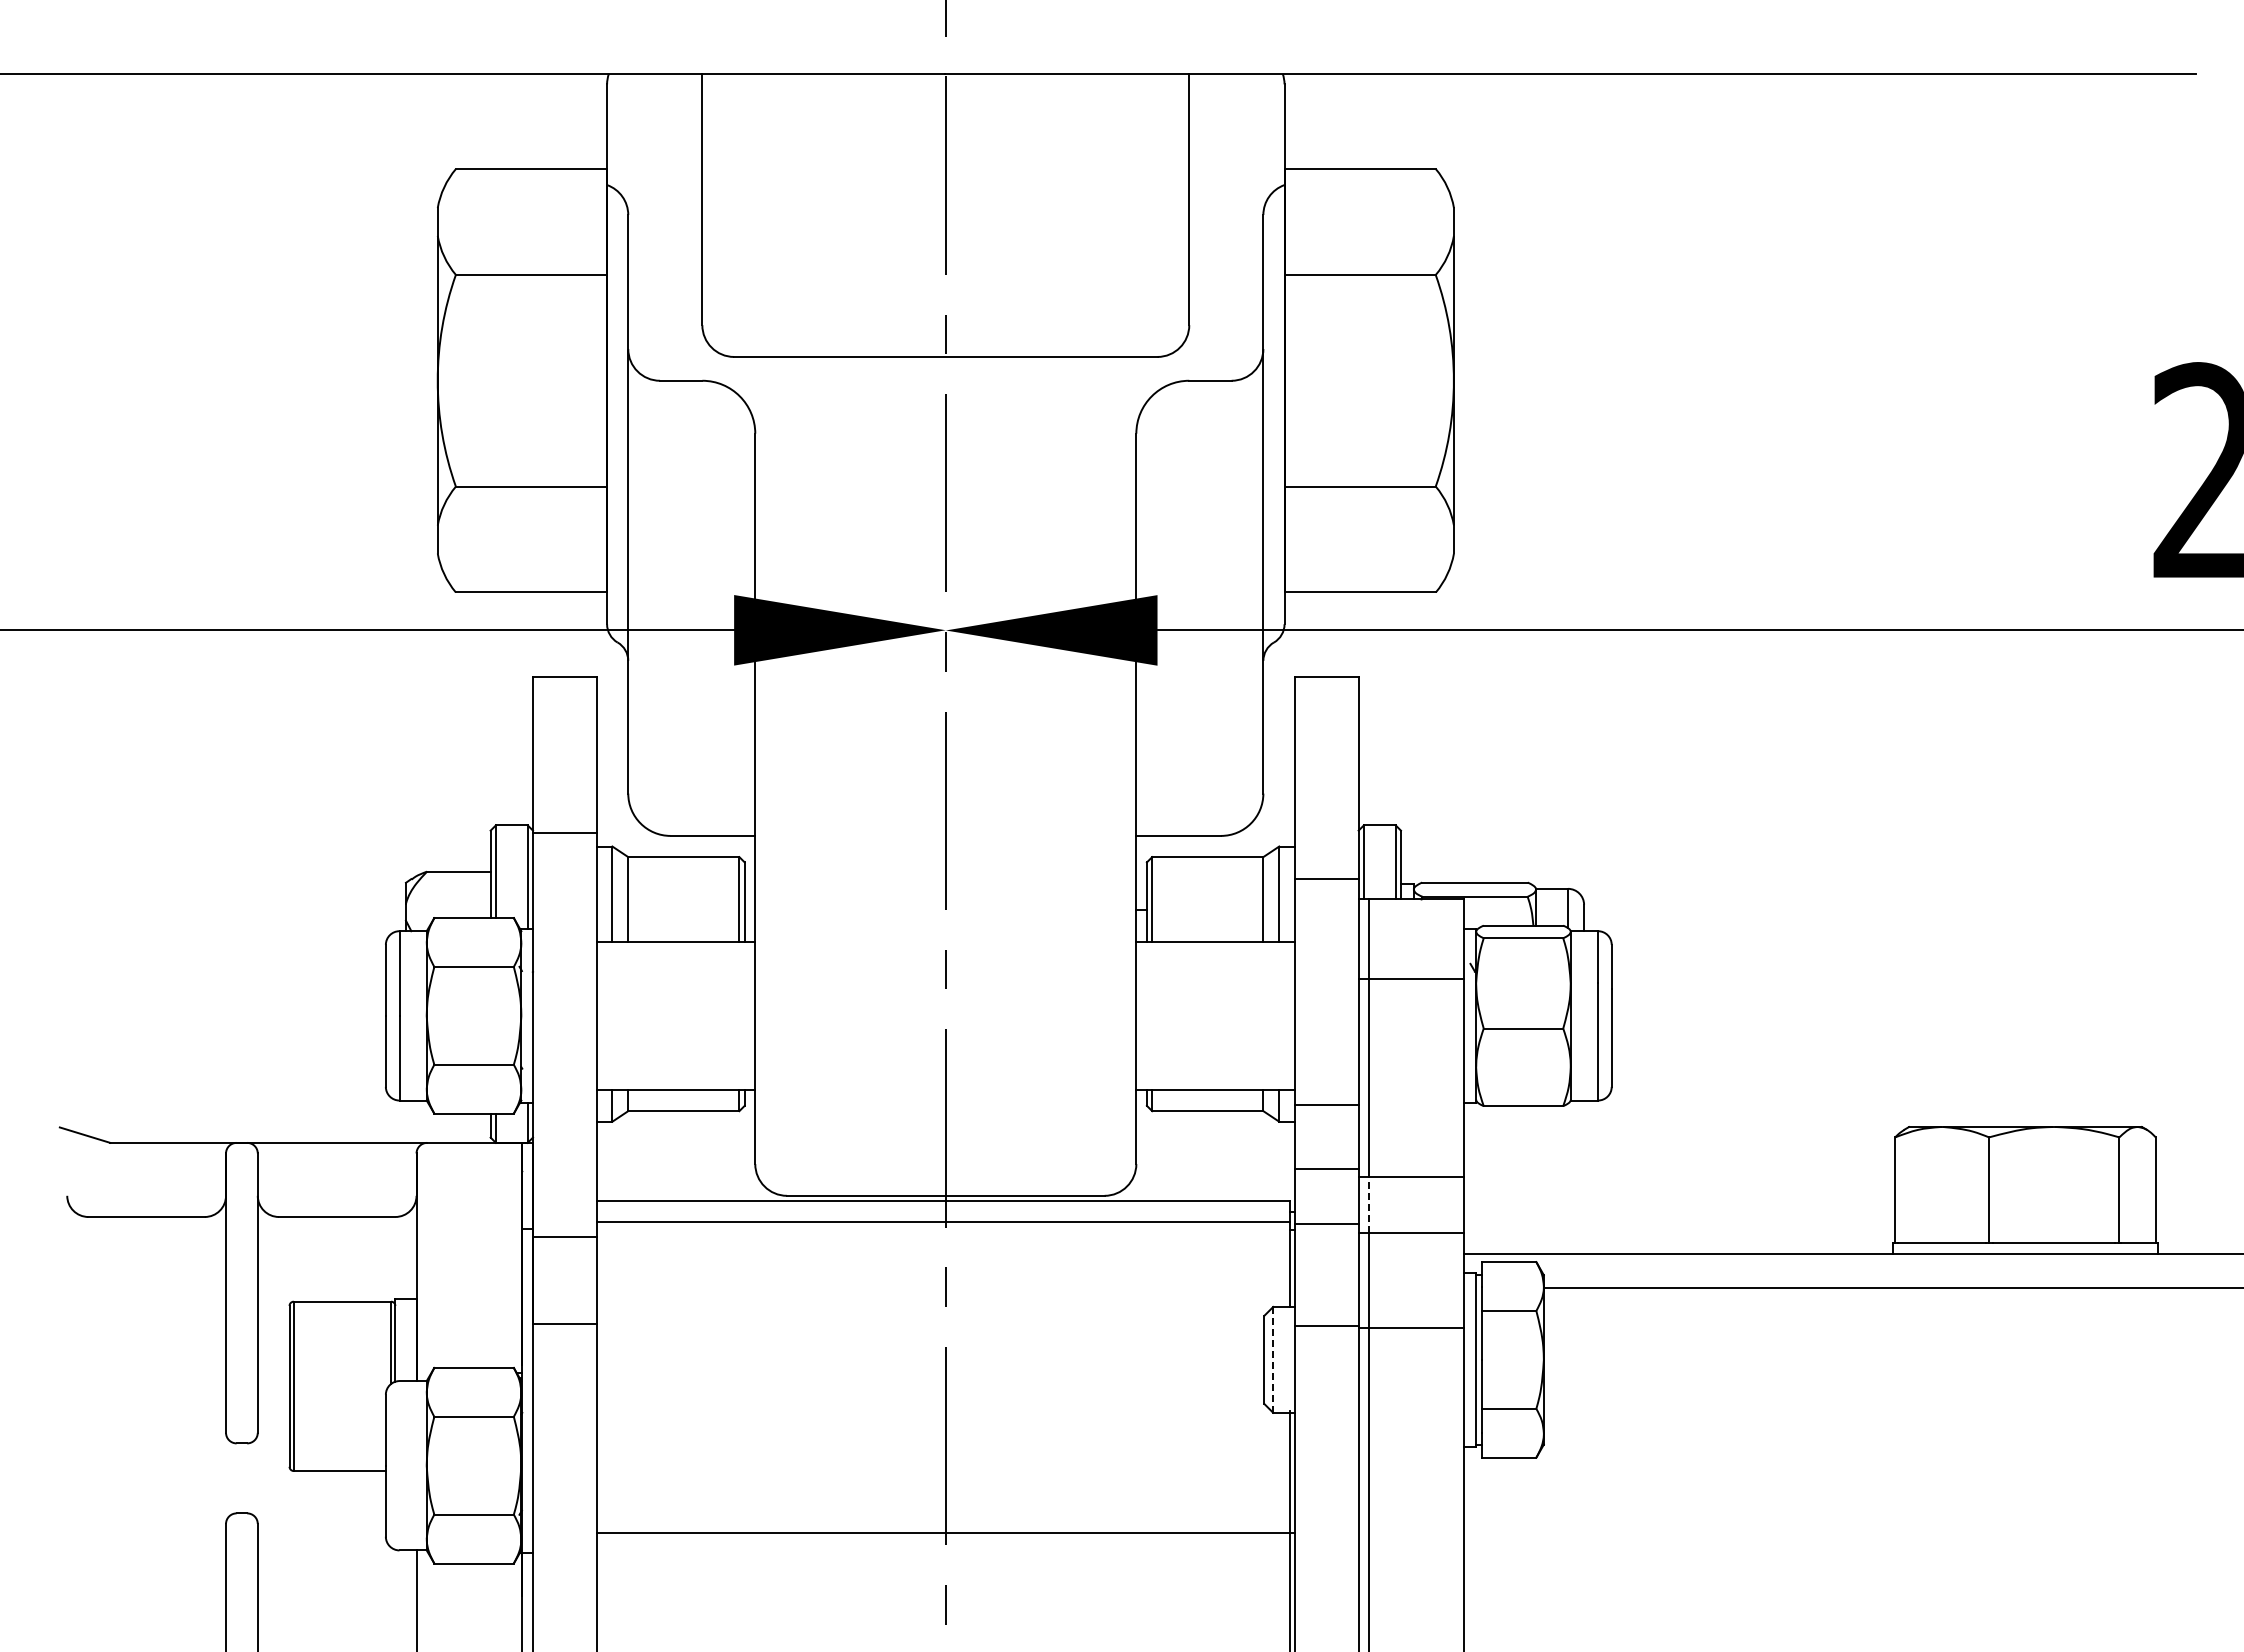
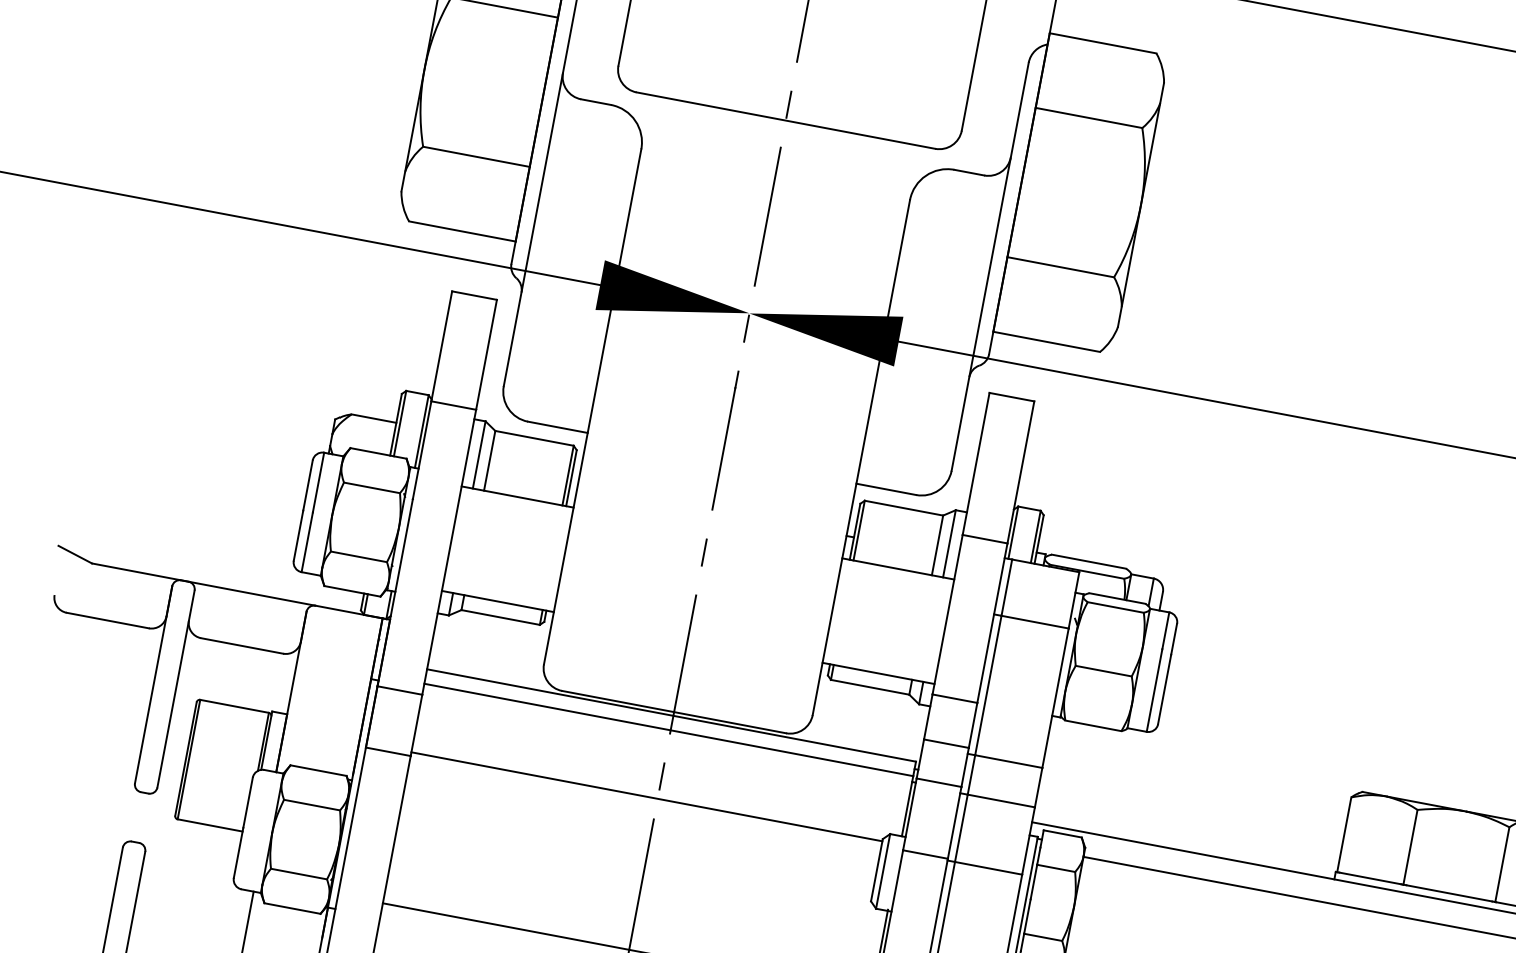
line: (1369, 1204) -> (971, 774), dashed -> solid
line: (930, 1318) -> (646, 796), added
line: (1273, 1359) -> (883, 871), dashed -> solid

